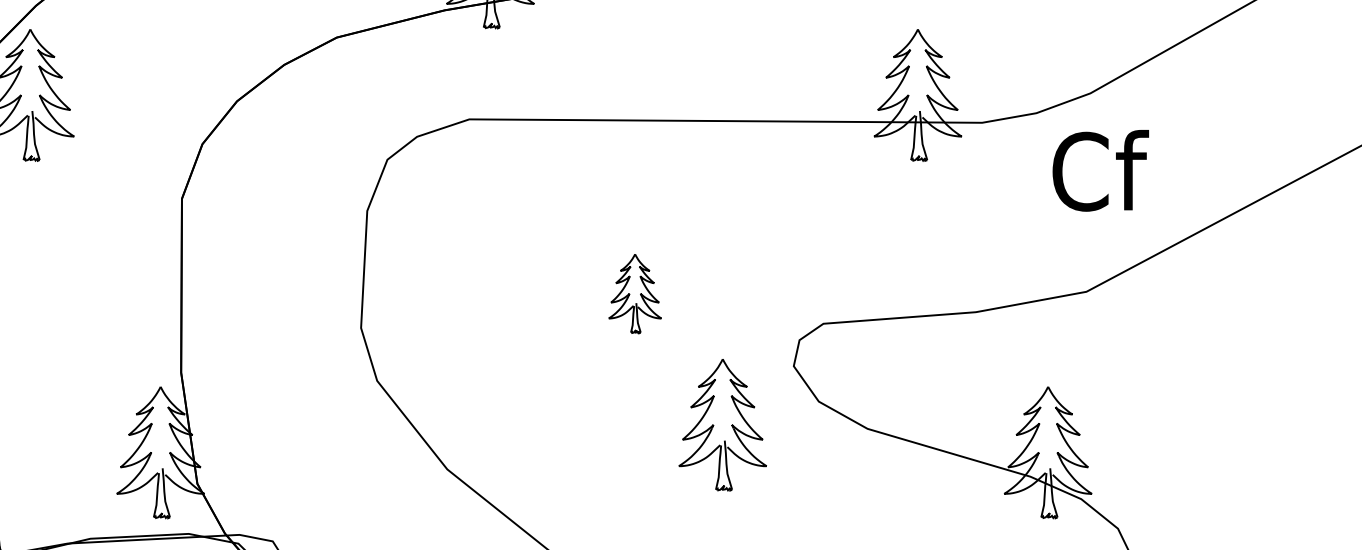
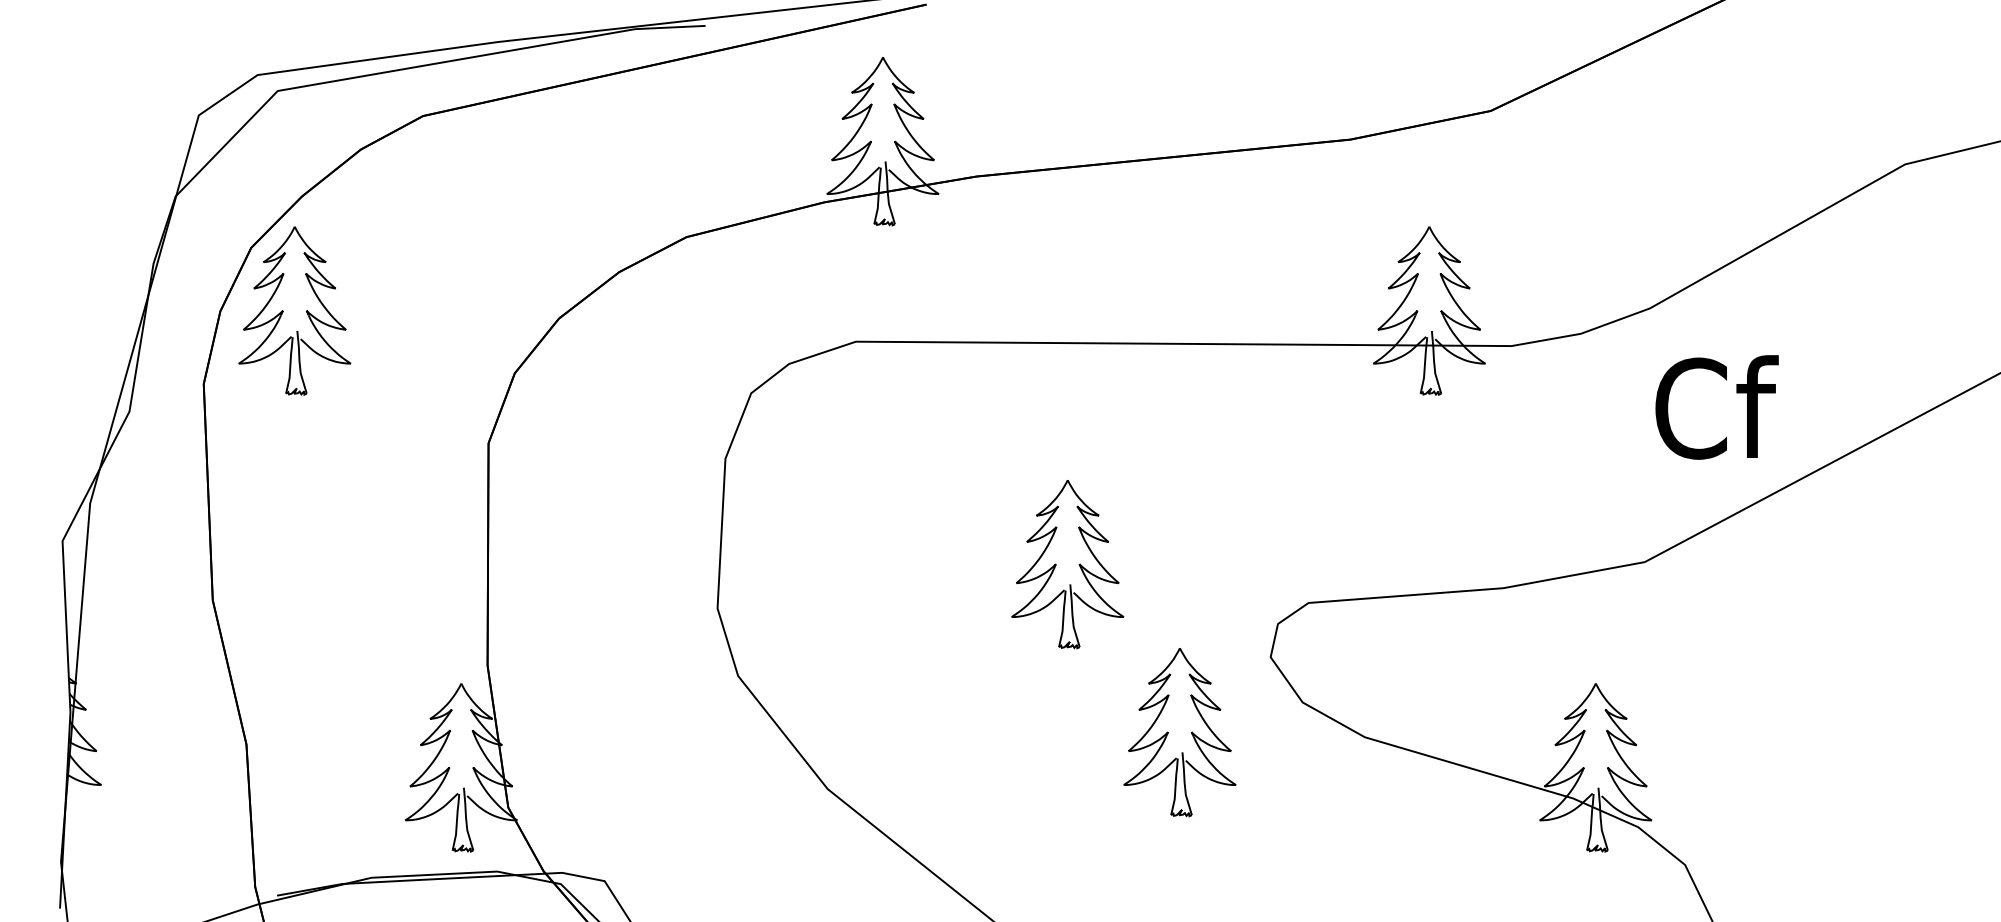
text: (1100, 170) -> (1716, 407), moved
part: (634, 293) -> (1067, 564), size x1.67

